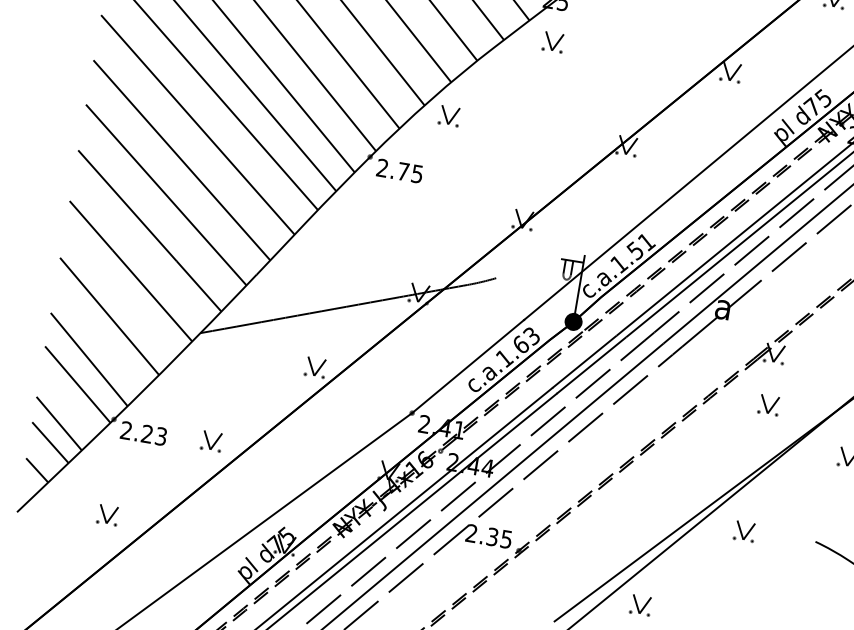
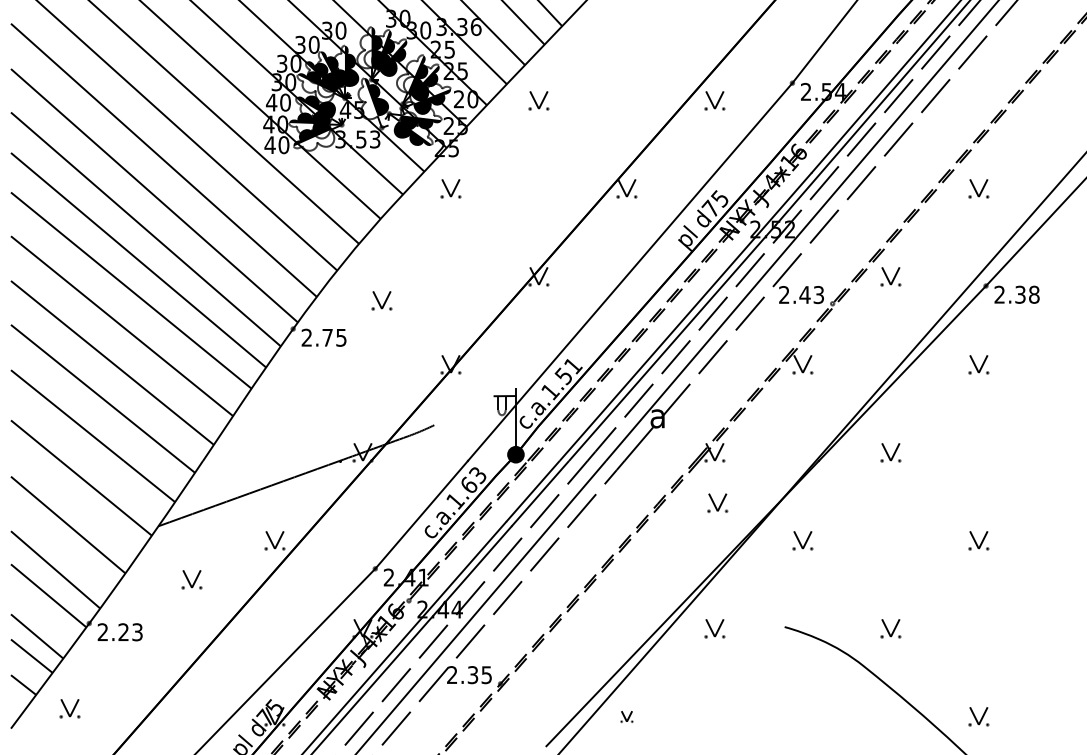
part: (449, 115) -> (381, 300), moved
part: (211, 441) -> (191, 579), moved
part: (107, 514) -> (69, 708), moved
part: (640, 605) -> (626, 716), size x0.6

